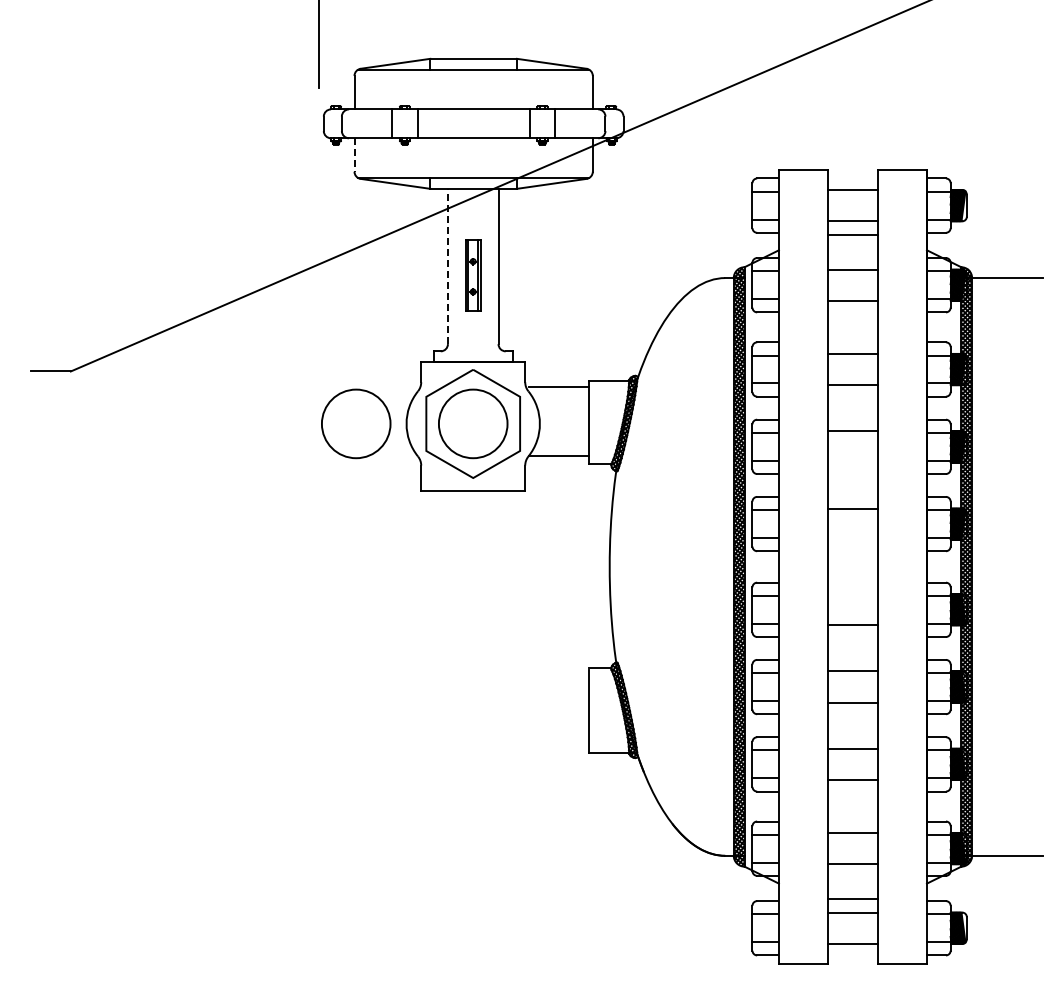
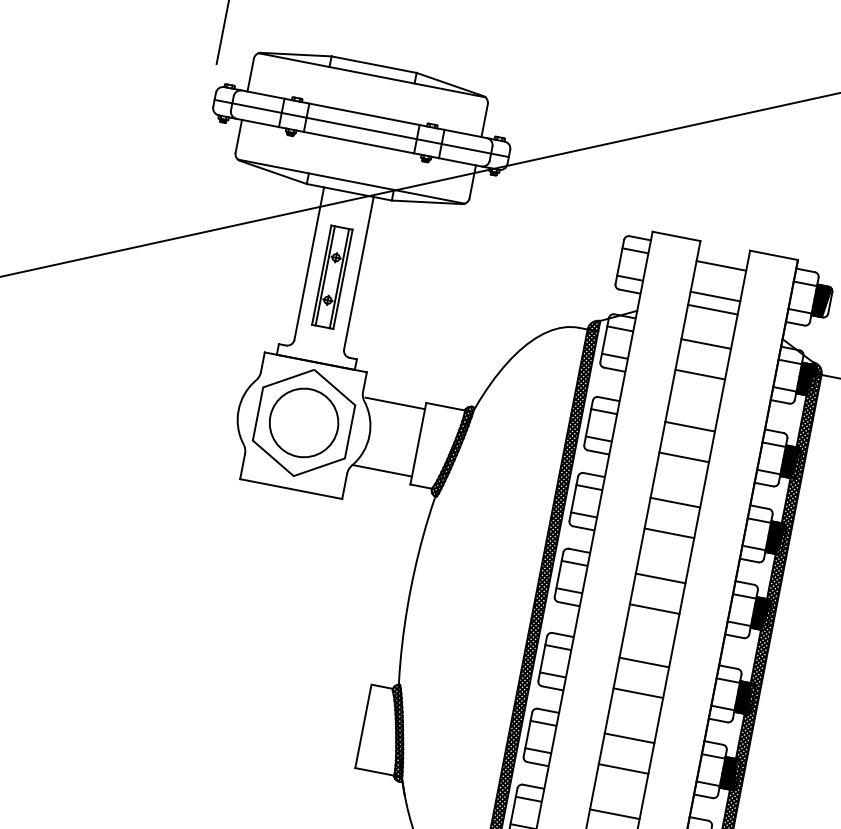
line: (473, 123) -> (361, 128), added
line: (354, 155) -> (238, 136), dashed -> solid
line: (447, 266) -> (308, 263), dashed -> solid
part: (472, 275) -> (331, 277), size x1.43
circle: (356, 423) -> (189, 400), removed
line: (852, 462) -> (668, 533), added
line: (852, 539) -> (654, 608), added
line: (852, 594) -> (643, 662), added

